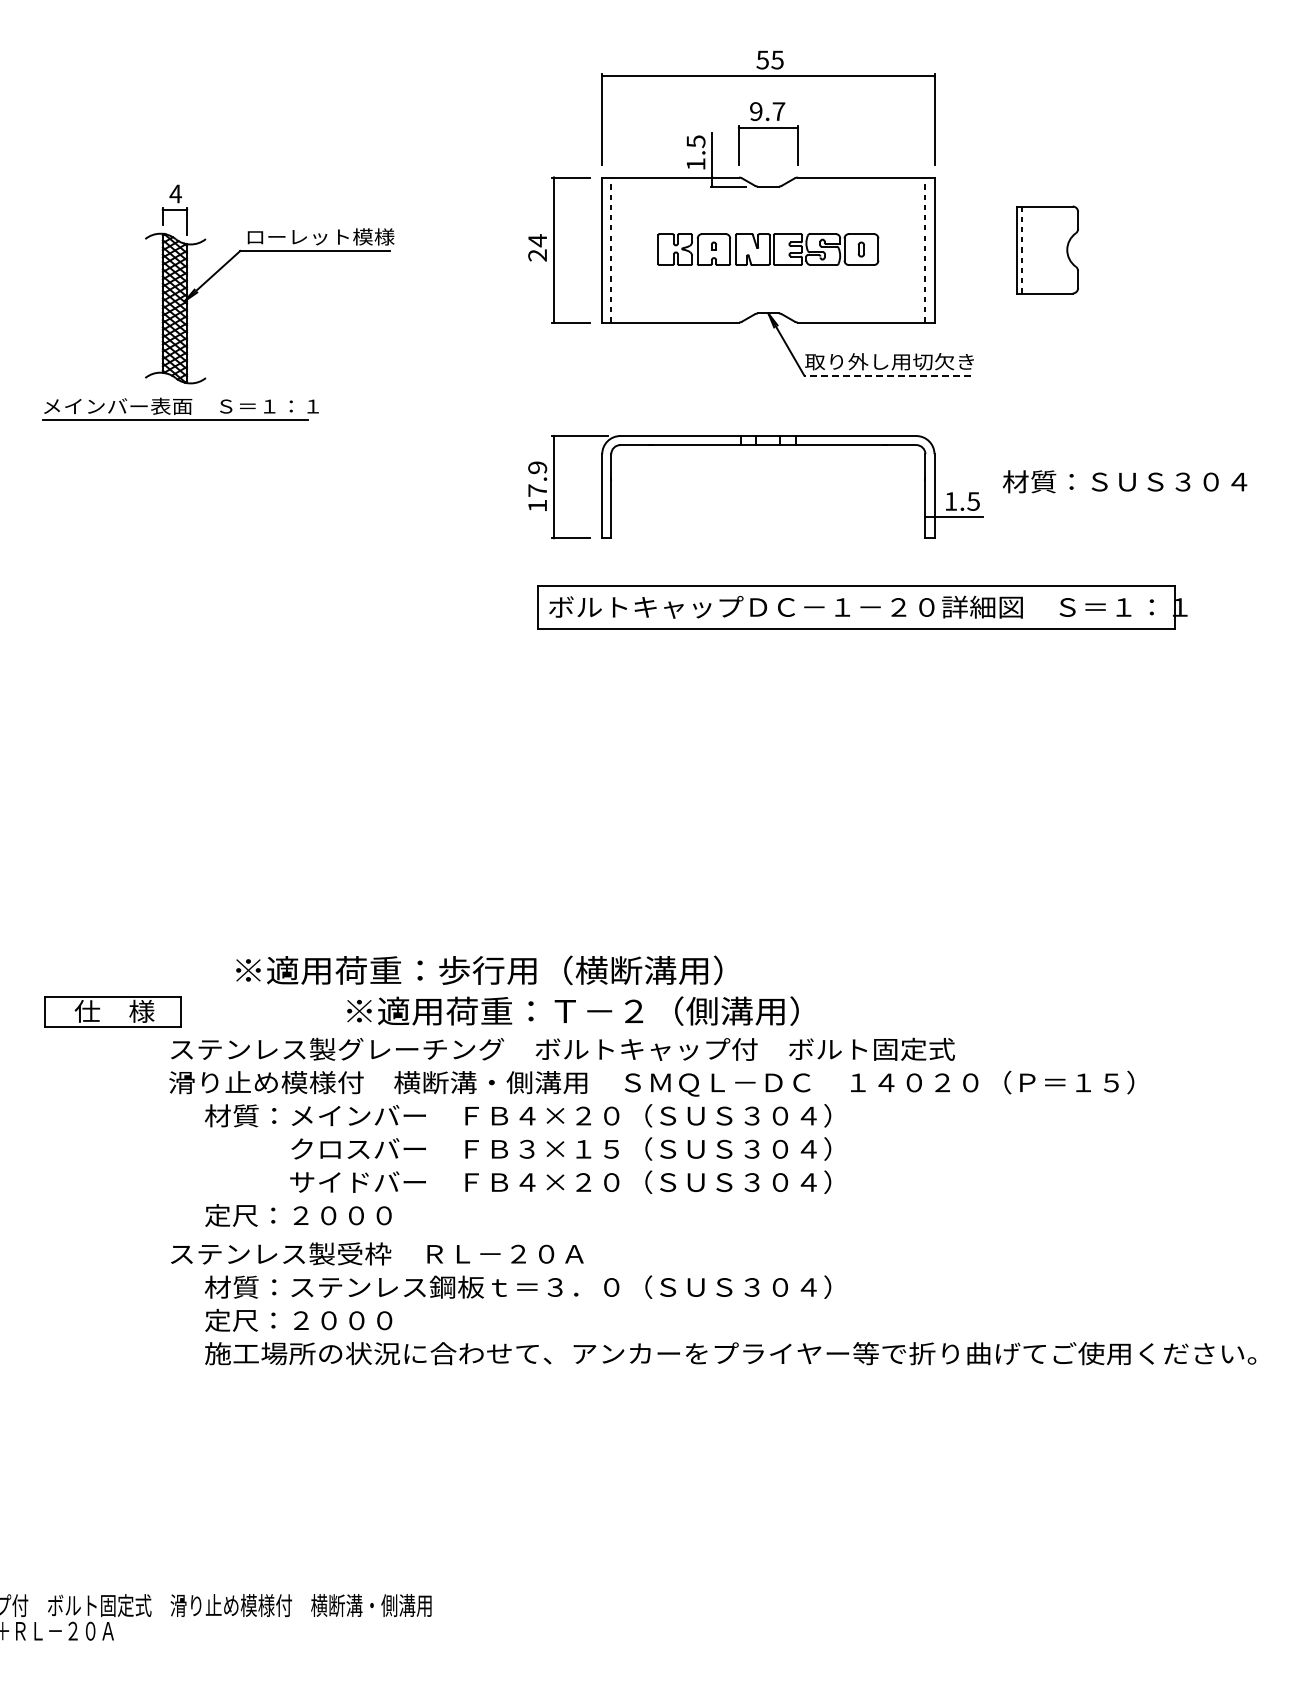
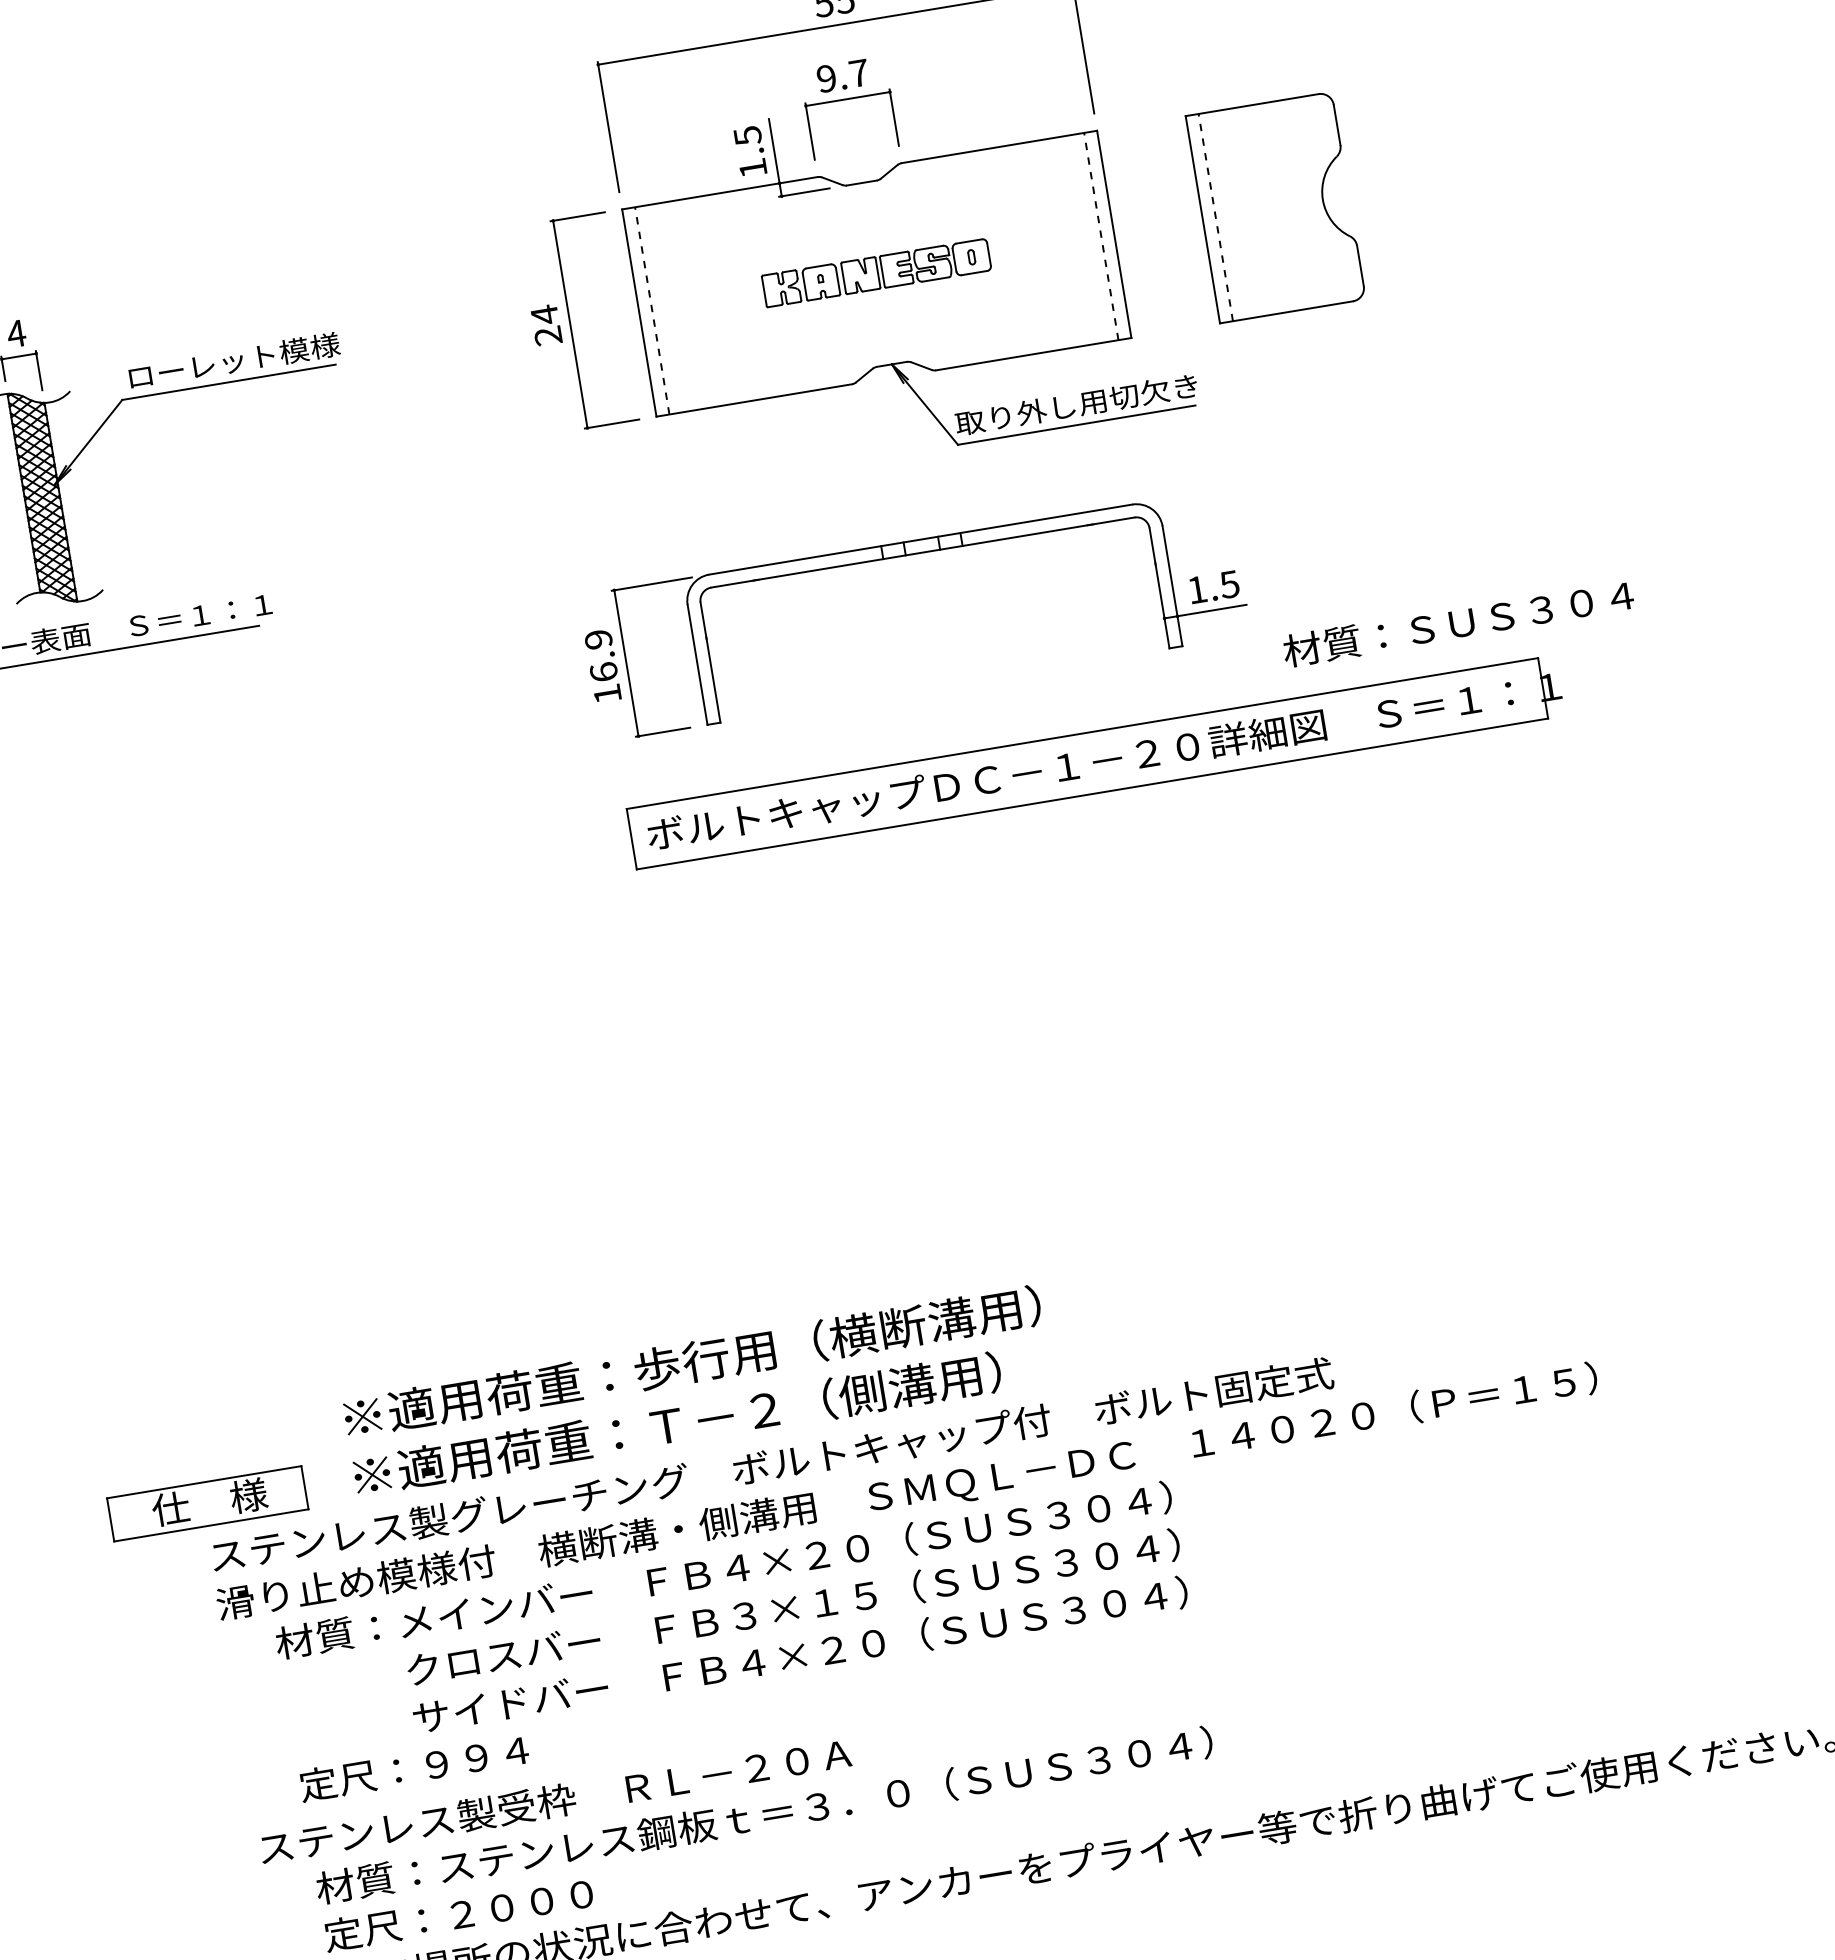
part: (768, 249) -> (876, 272), size x0.71
part: (1047, 249) -> (1275, 206), size x1.67
line: (886, 375) -> (1075, 425), dashed -> solid
text: (1125, 481) -> (1459, 622), moved
text: (537, 490) -> (603, 672), 17.9 -> 16.9
text: (479, 970) -> (692, 1362), moved
text: (572, 1010) -> (676, 1423), moved
part: (112, 1011) -> (206, 1502), moved
text: (342, 1215) -> (496, 1754), 定尺：２０００ -> 定尺：９９４

